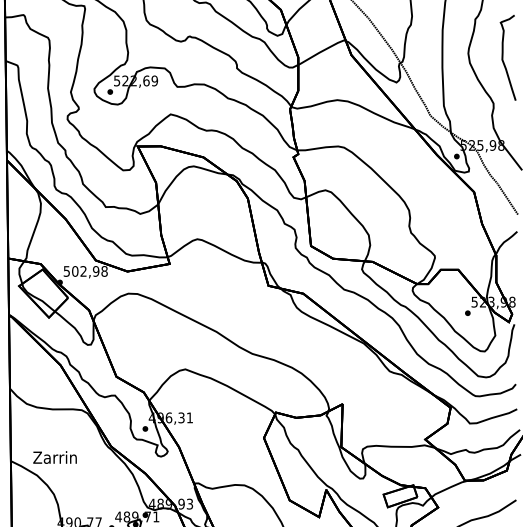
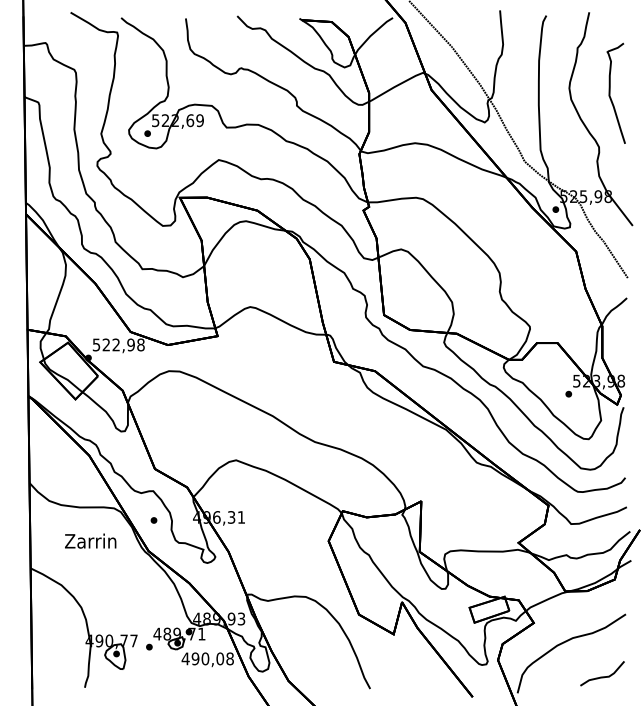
text: (75, 271) -> (106, 344), 502,98 -> 522,98
part: (144, 428) -> (153, 520), moved
text: (54, 457) -> (90, 540), moved

